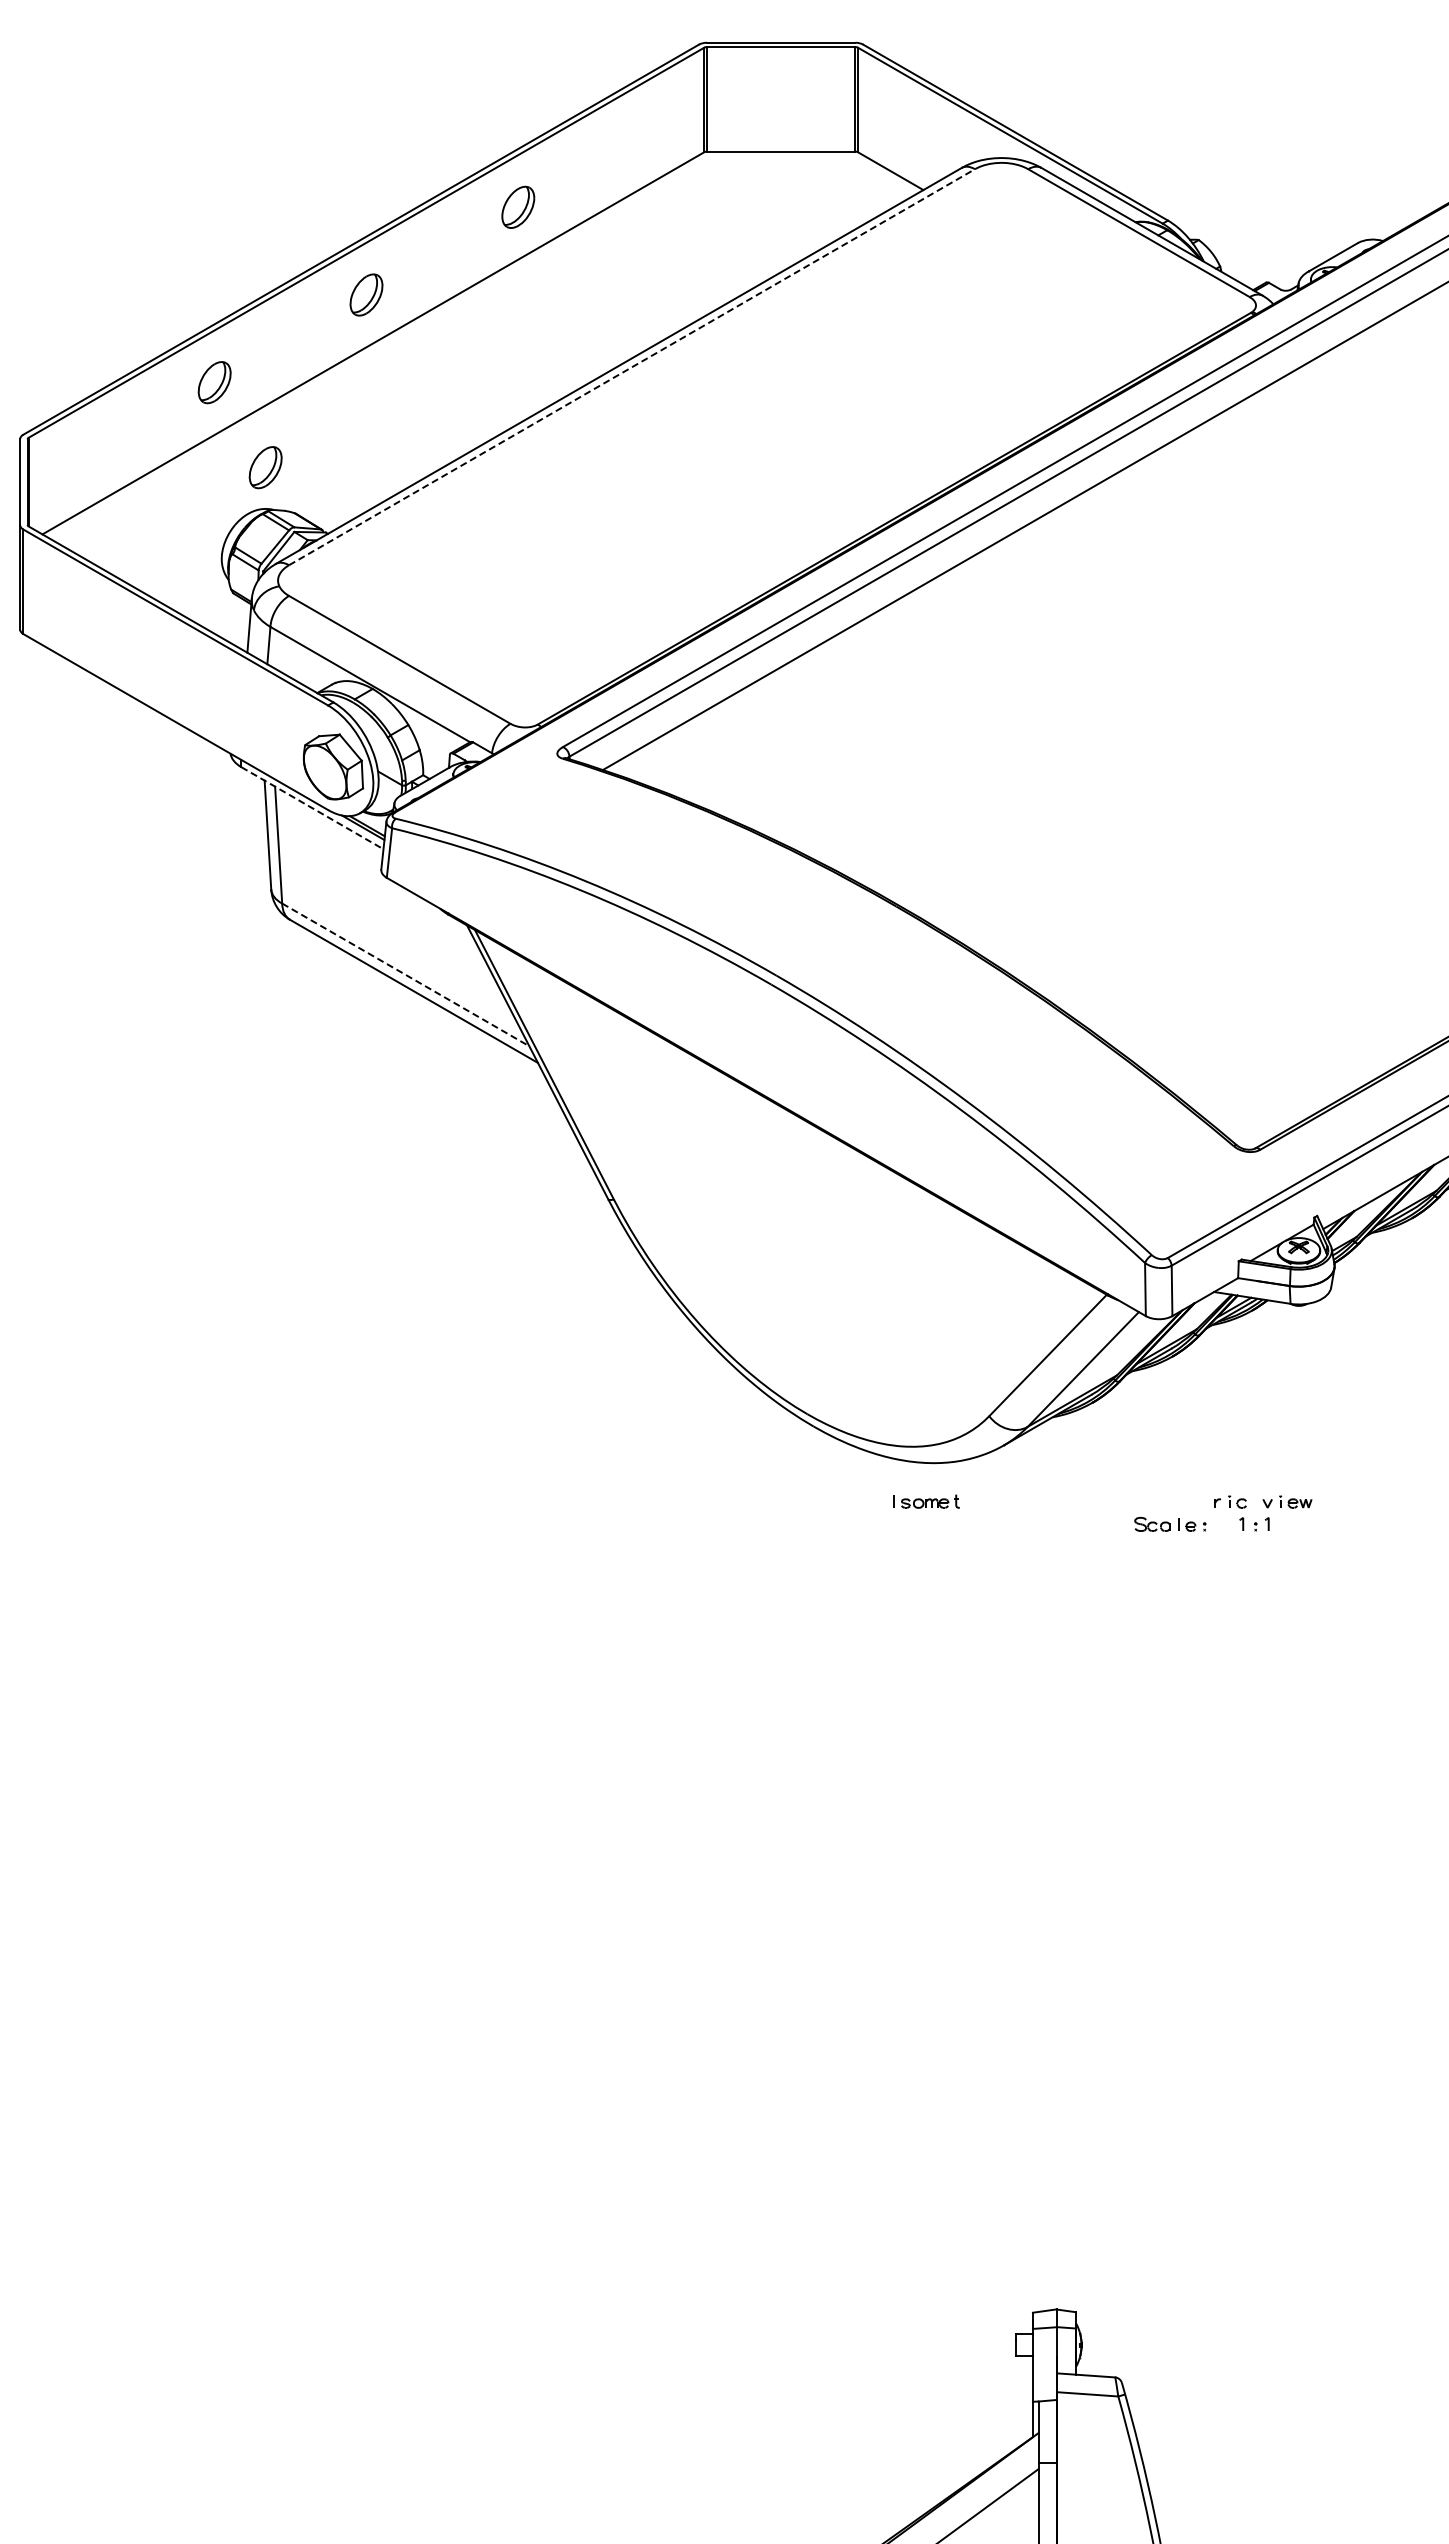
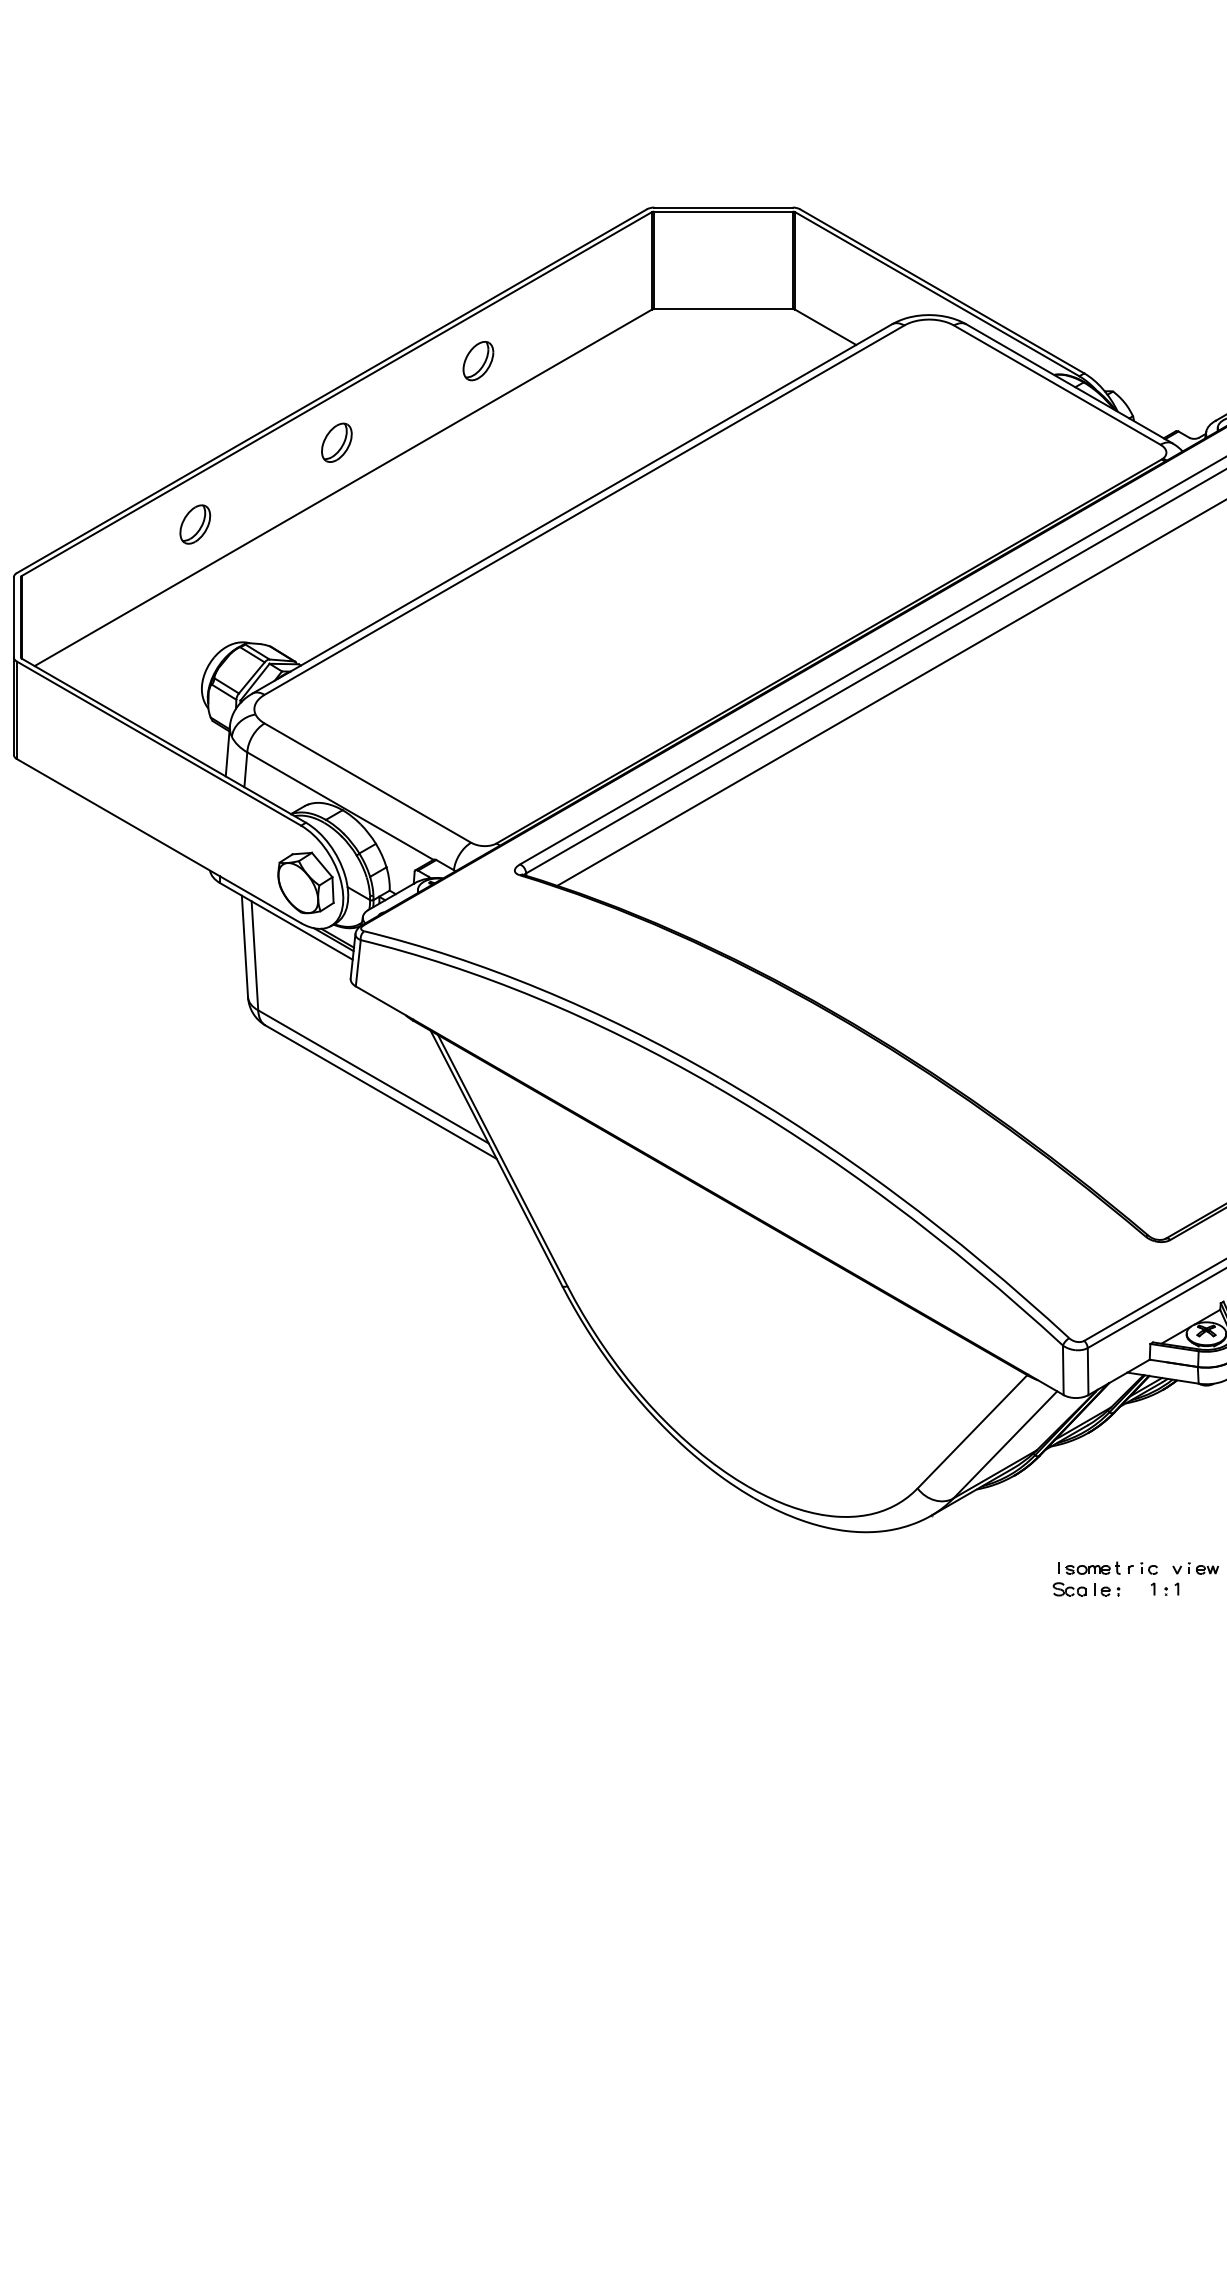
line: (632, 367) -> (584, 510), dashed -> solid
part: (265, 467) -> (242, 603), removed
line: (312, 808) -> (286, 921), dashed -> solid
line: (405, 974) -> (373, 1076), dashed -> solid
part: (926, 1501) -> (1089, 1567), moved

